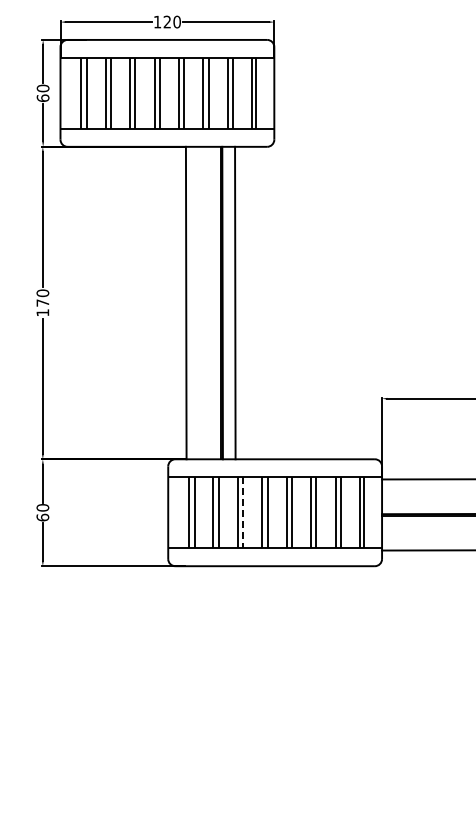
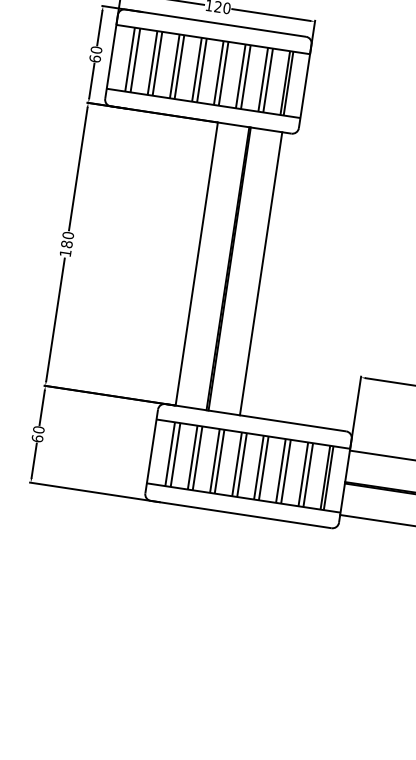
text: (42, 302) -> (66, 243), 170 -> 180
line: (235, 302) -> (261, 273), moved
line: (243, 513) -> (219, 462), dashed -> solid

